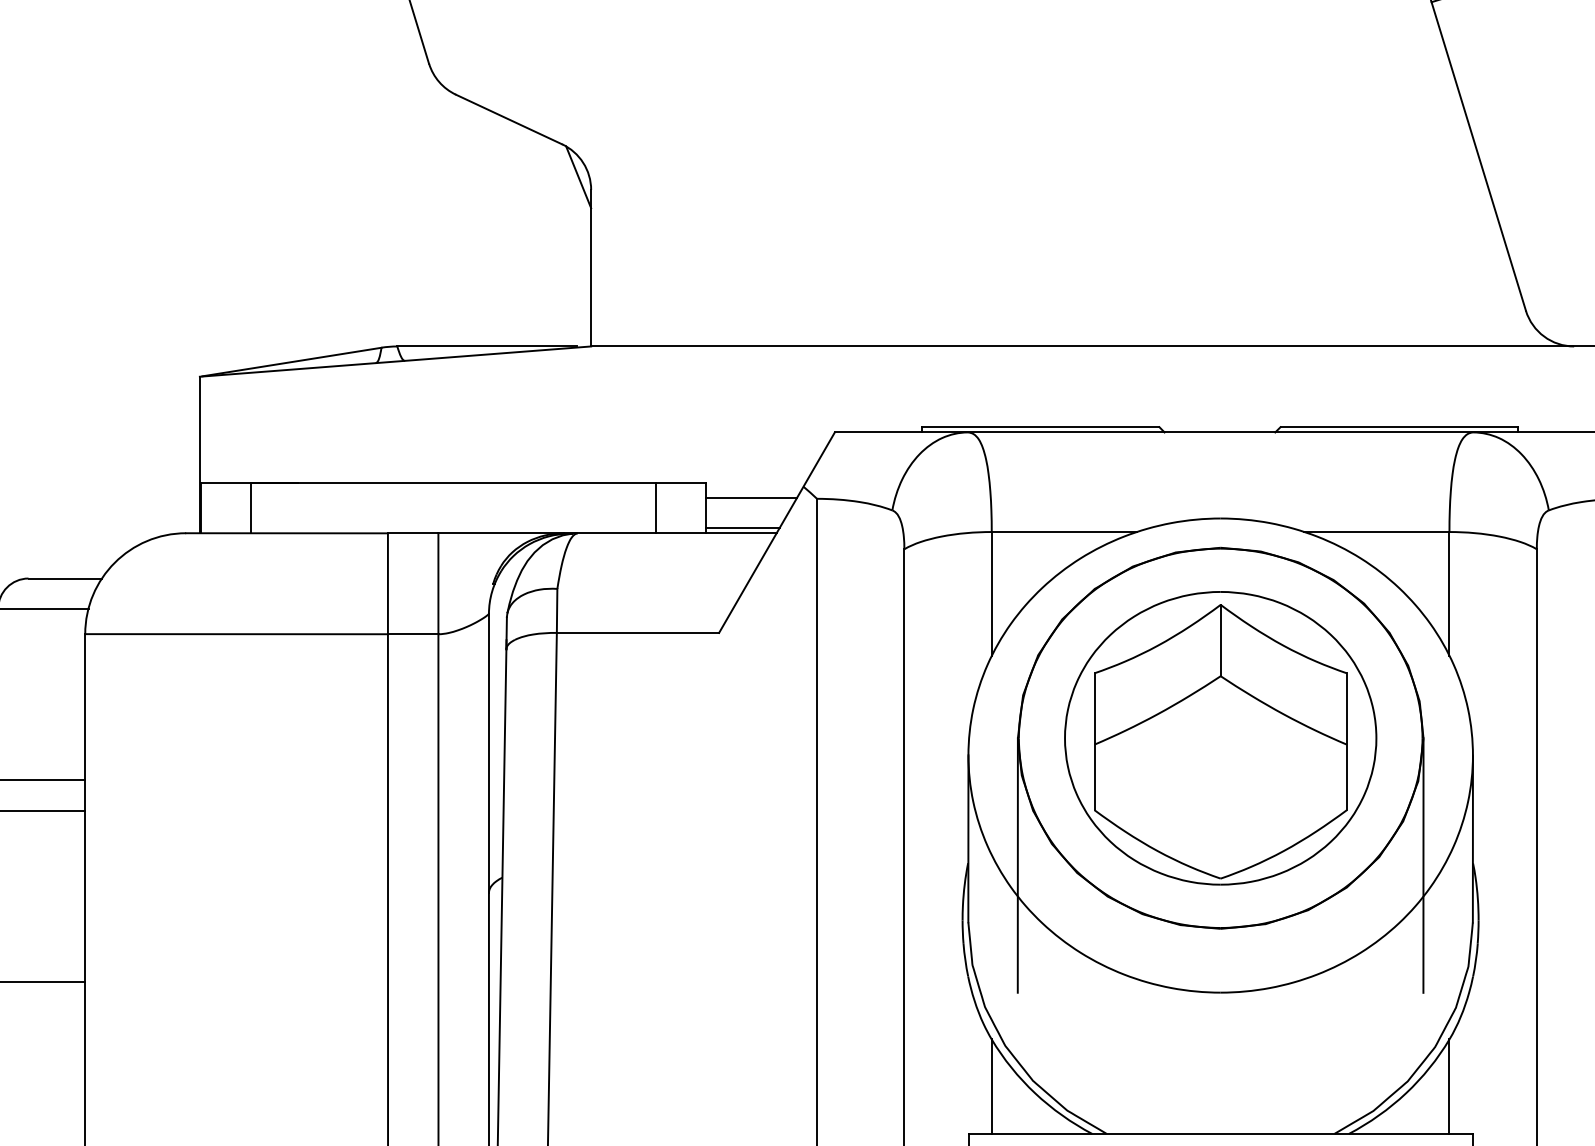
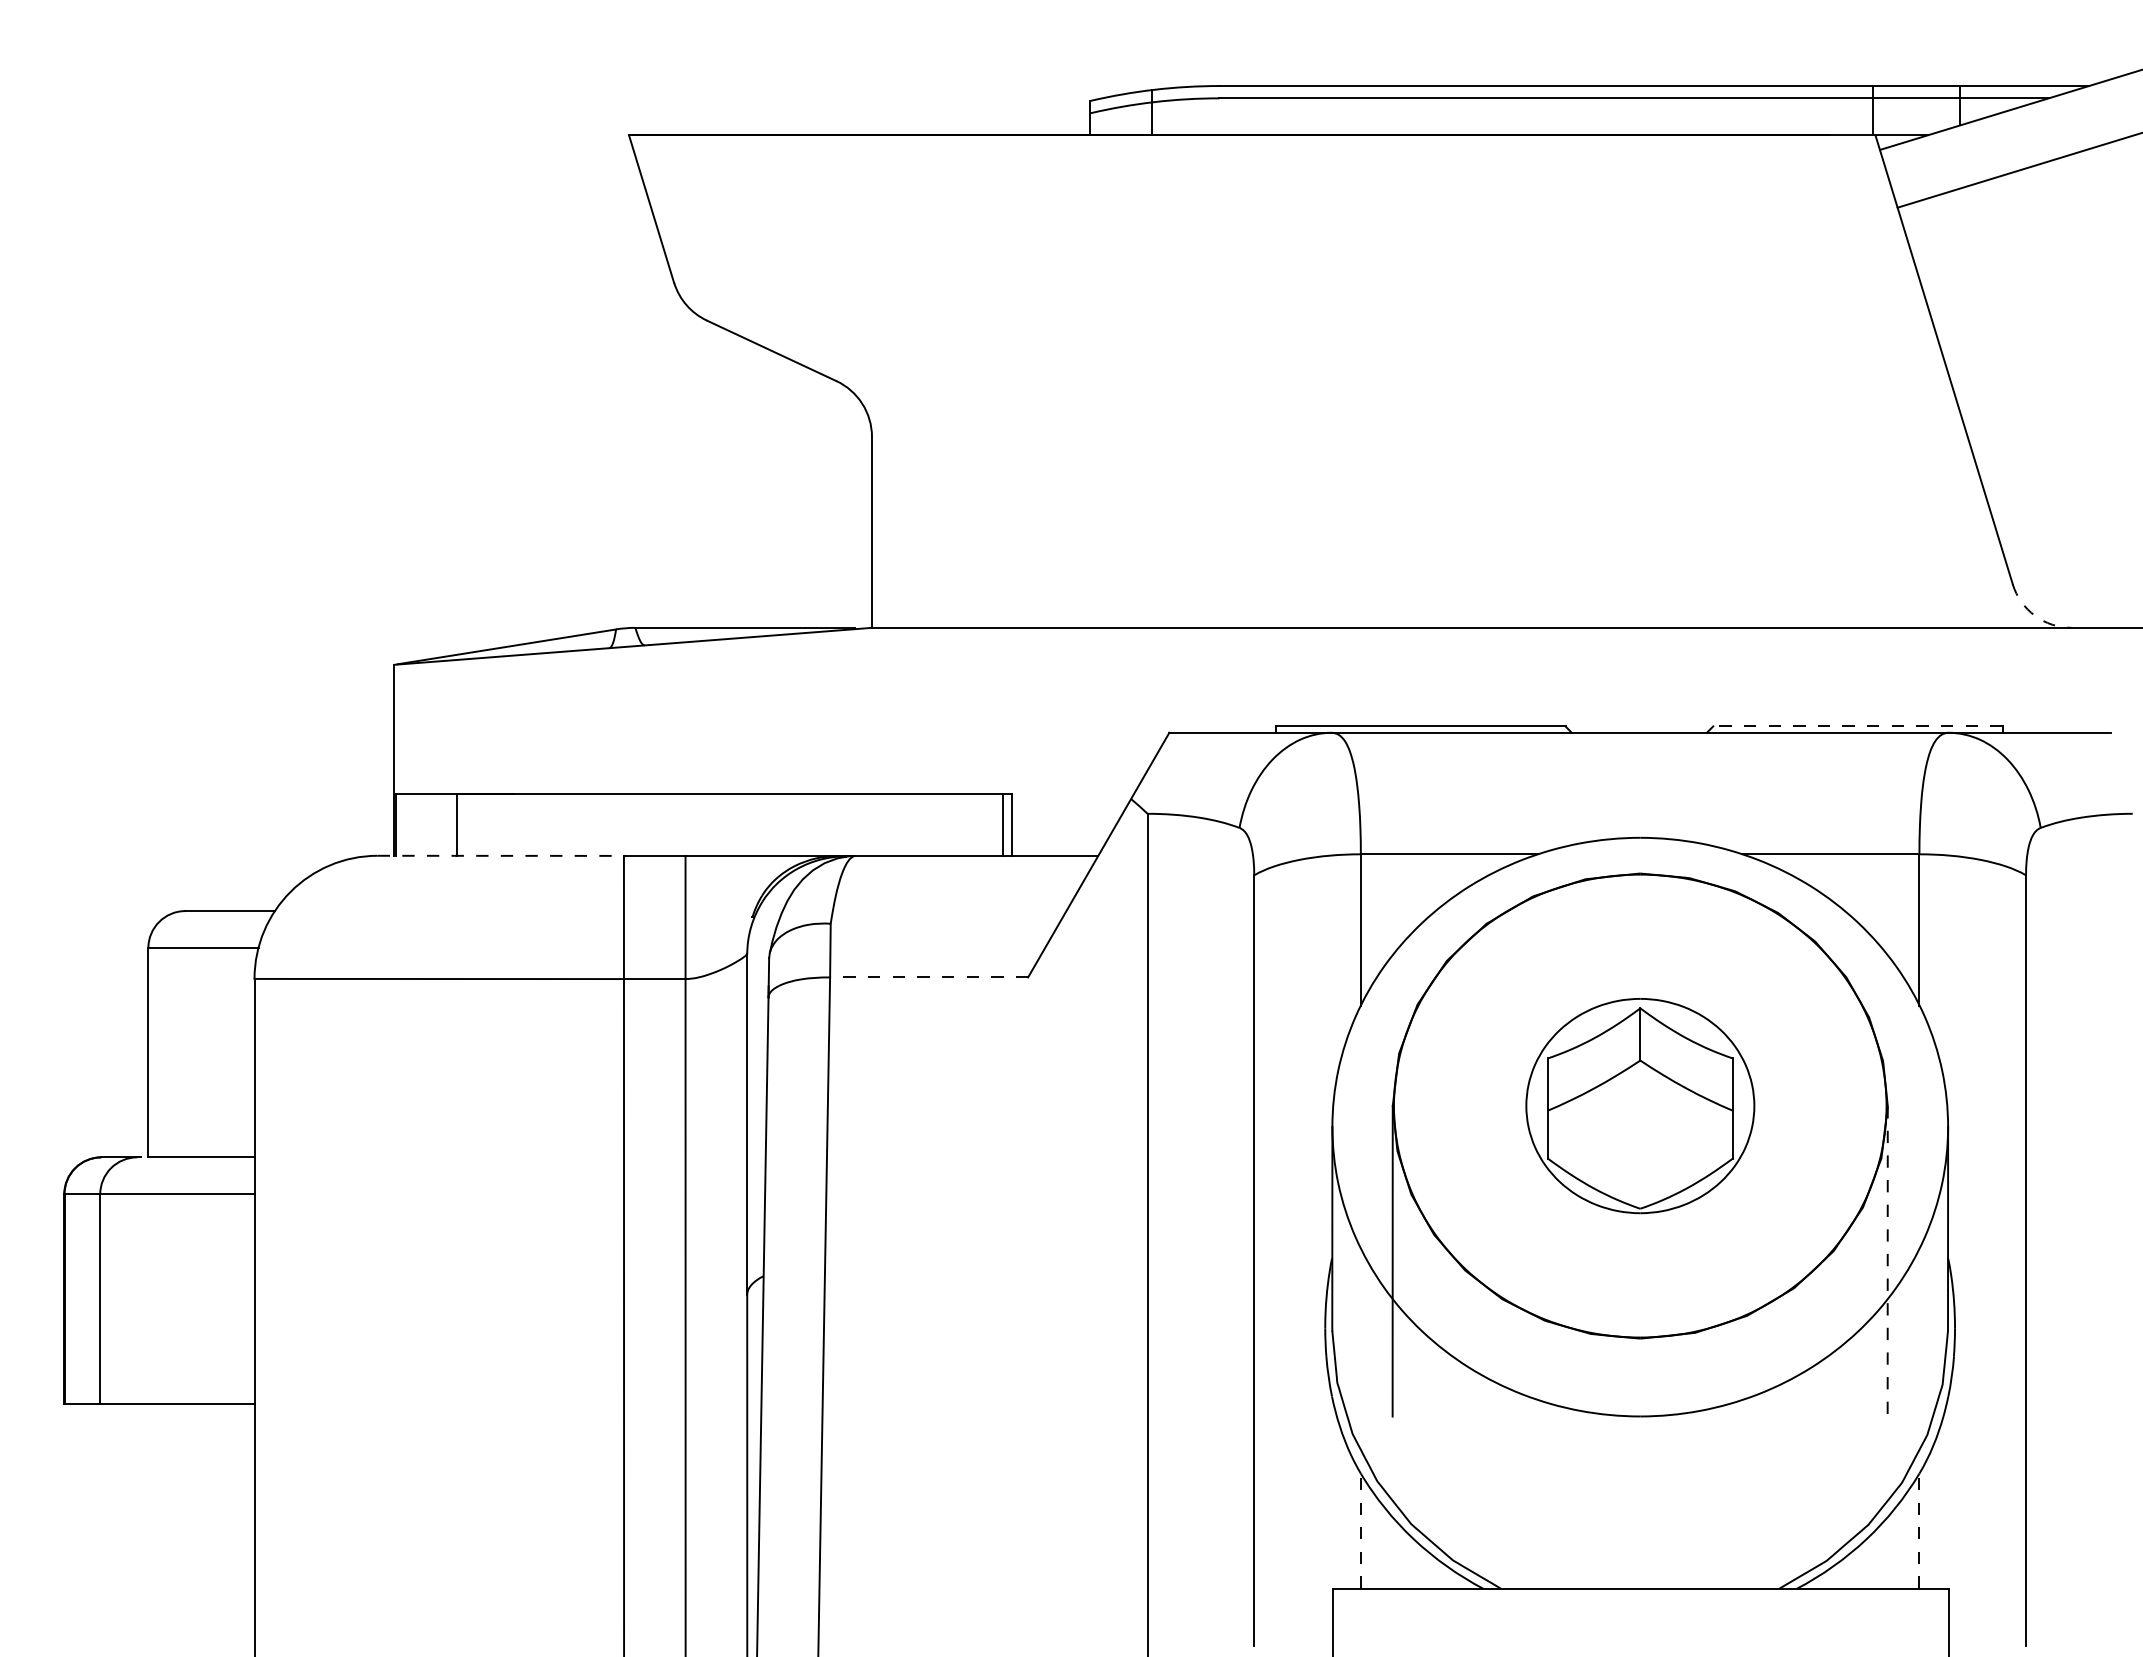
line: (578, 177) -> (856, 421), removed
arc: (1544, 336) -> (2035, 615), solid -> dashed
line: (1398, 427) -> (1857, 726), solid -> dashed
line: (750, 498) -> (1066, 813), removed
line: (656, 507) -> (1002, 824), moved
line: (742, 528) -> (1056, 849), removed
line: (287, 532) -> (501, 855), solid -> dashed
line: (637, 632) -> (928, 977), solid -> dashed
part: (1220, 737) -> (1640, 1105), size x0.6
line: (1423, 865) -> (1887, 1261), solid -> dashed
line: (991, 1086) -> (1360, 1531), solid -> dashed
line: (1449, 1086) -> (1919, 1531), solid -> dashed

